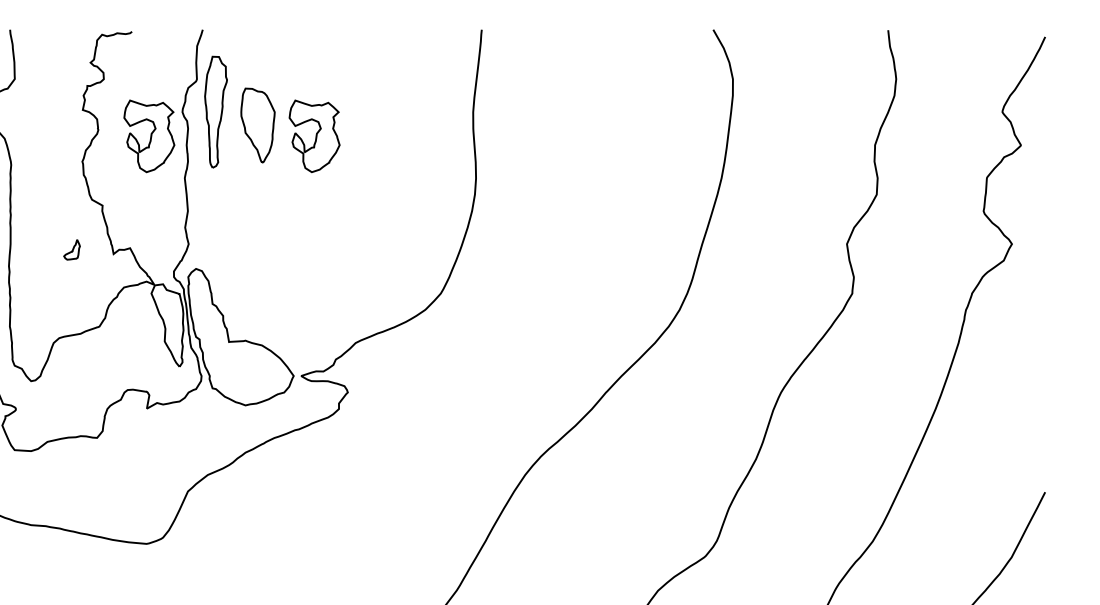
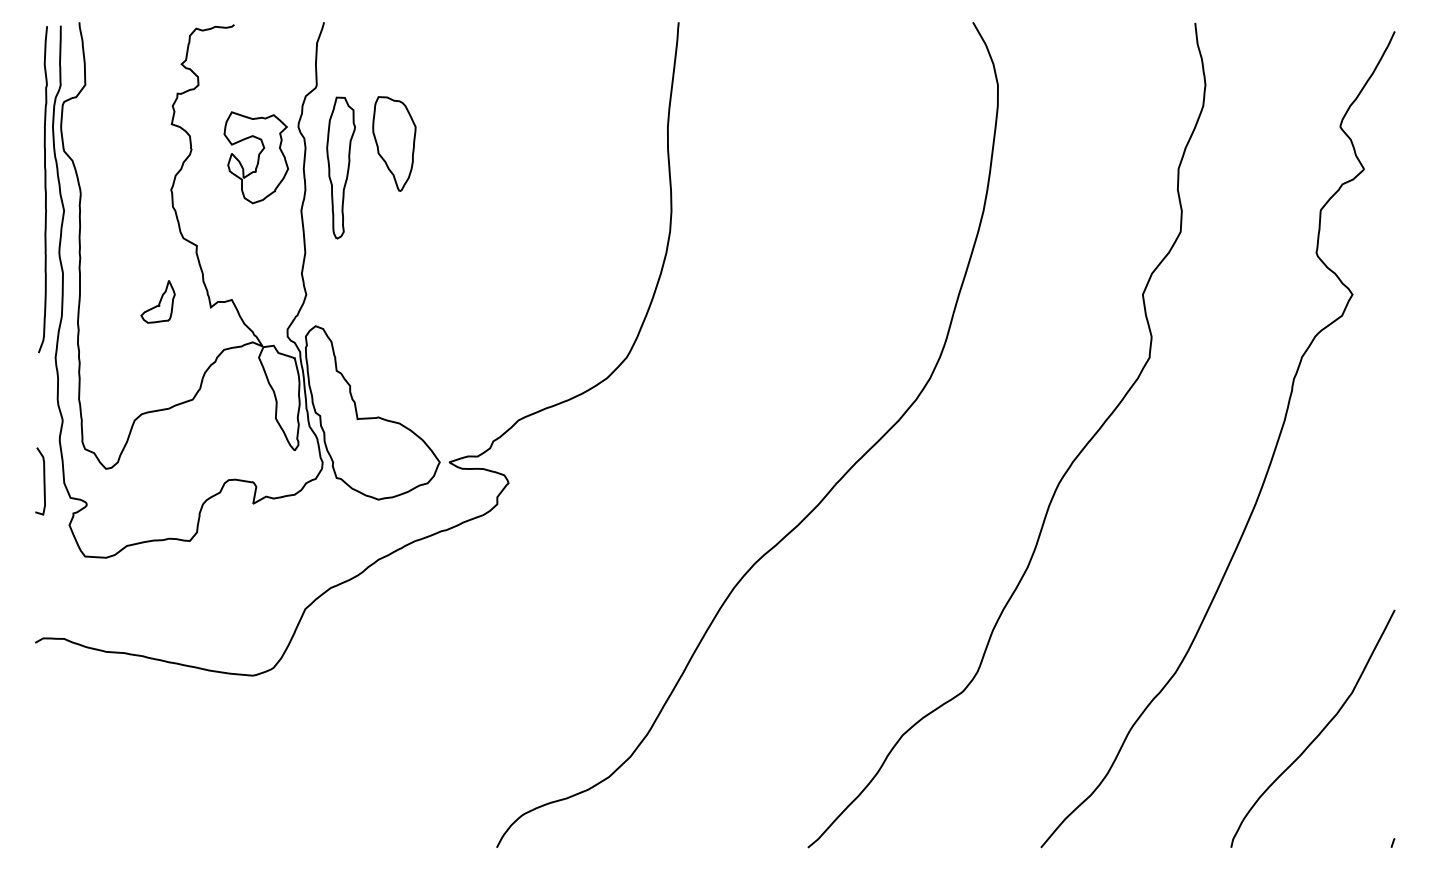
part: (215, 111) -> (340, 167), moved
part: (313, 136) -> (465, 157), removed
part: (71, 249) -> (157, 301), size x1.67

